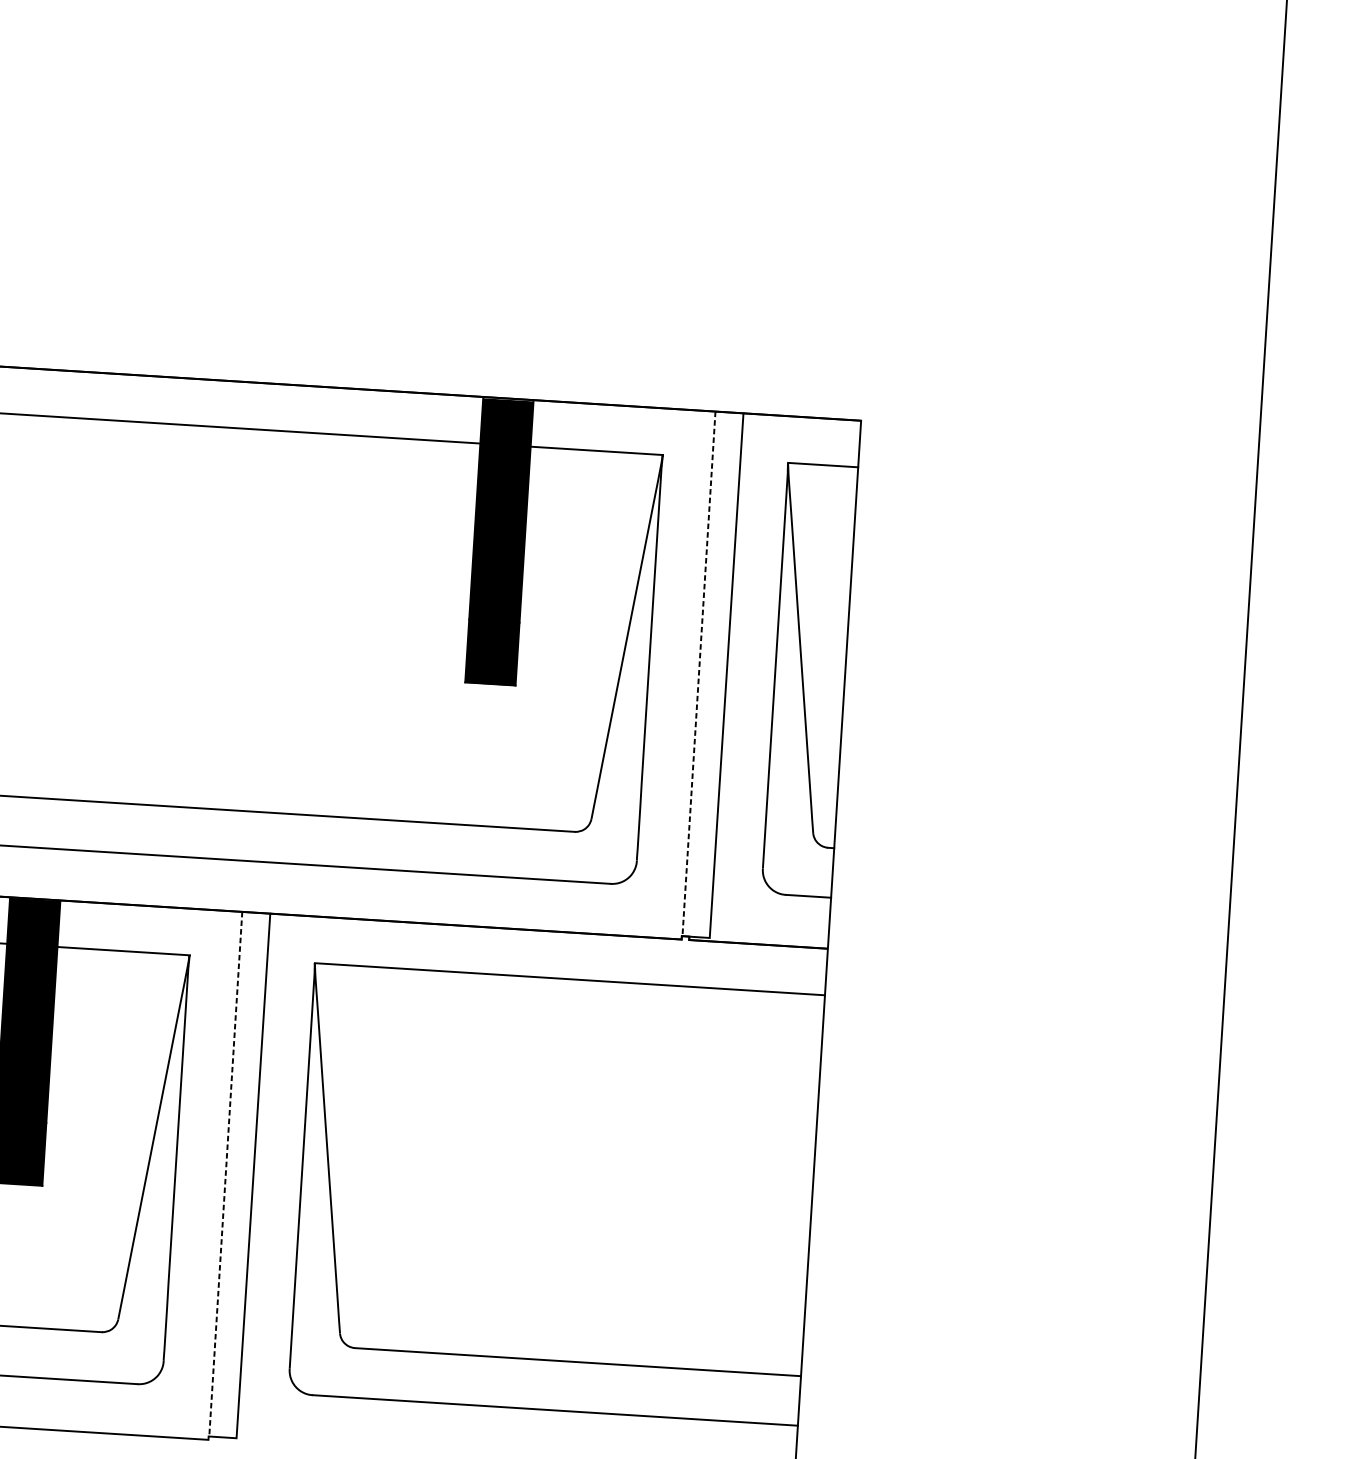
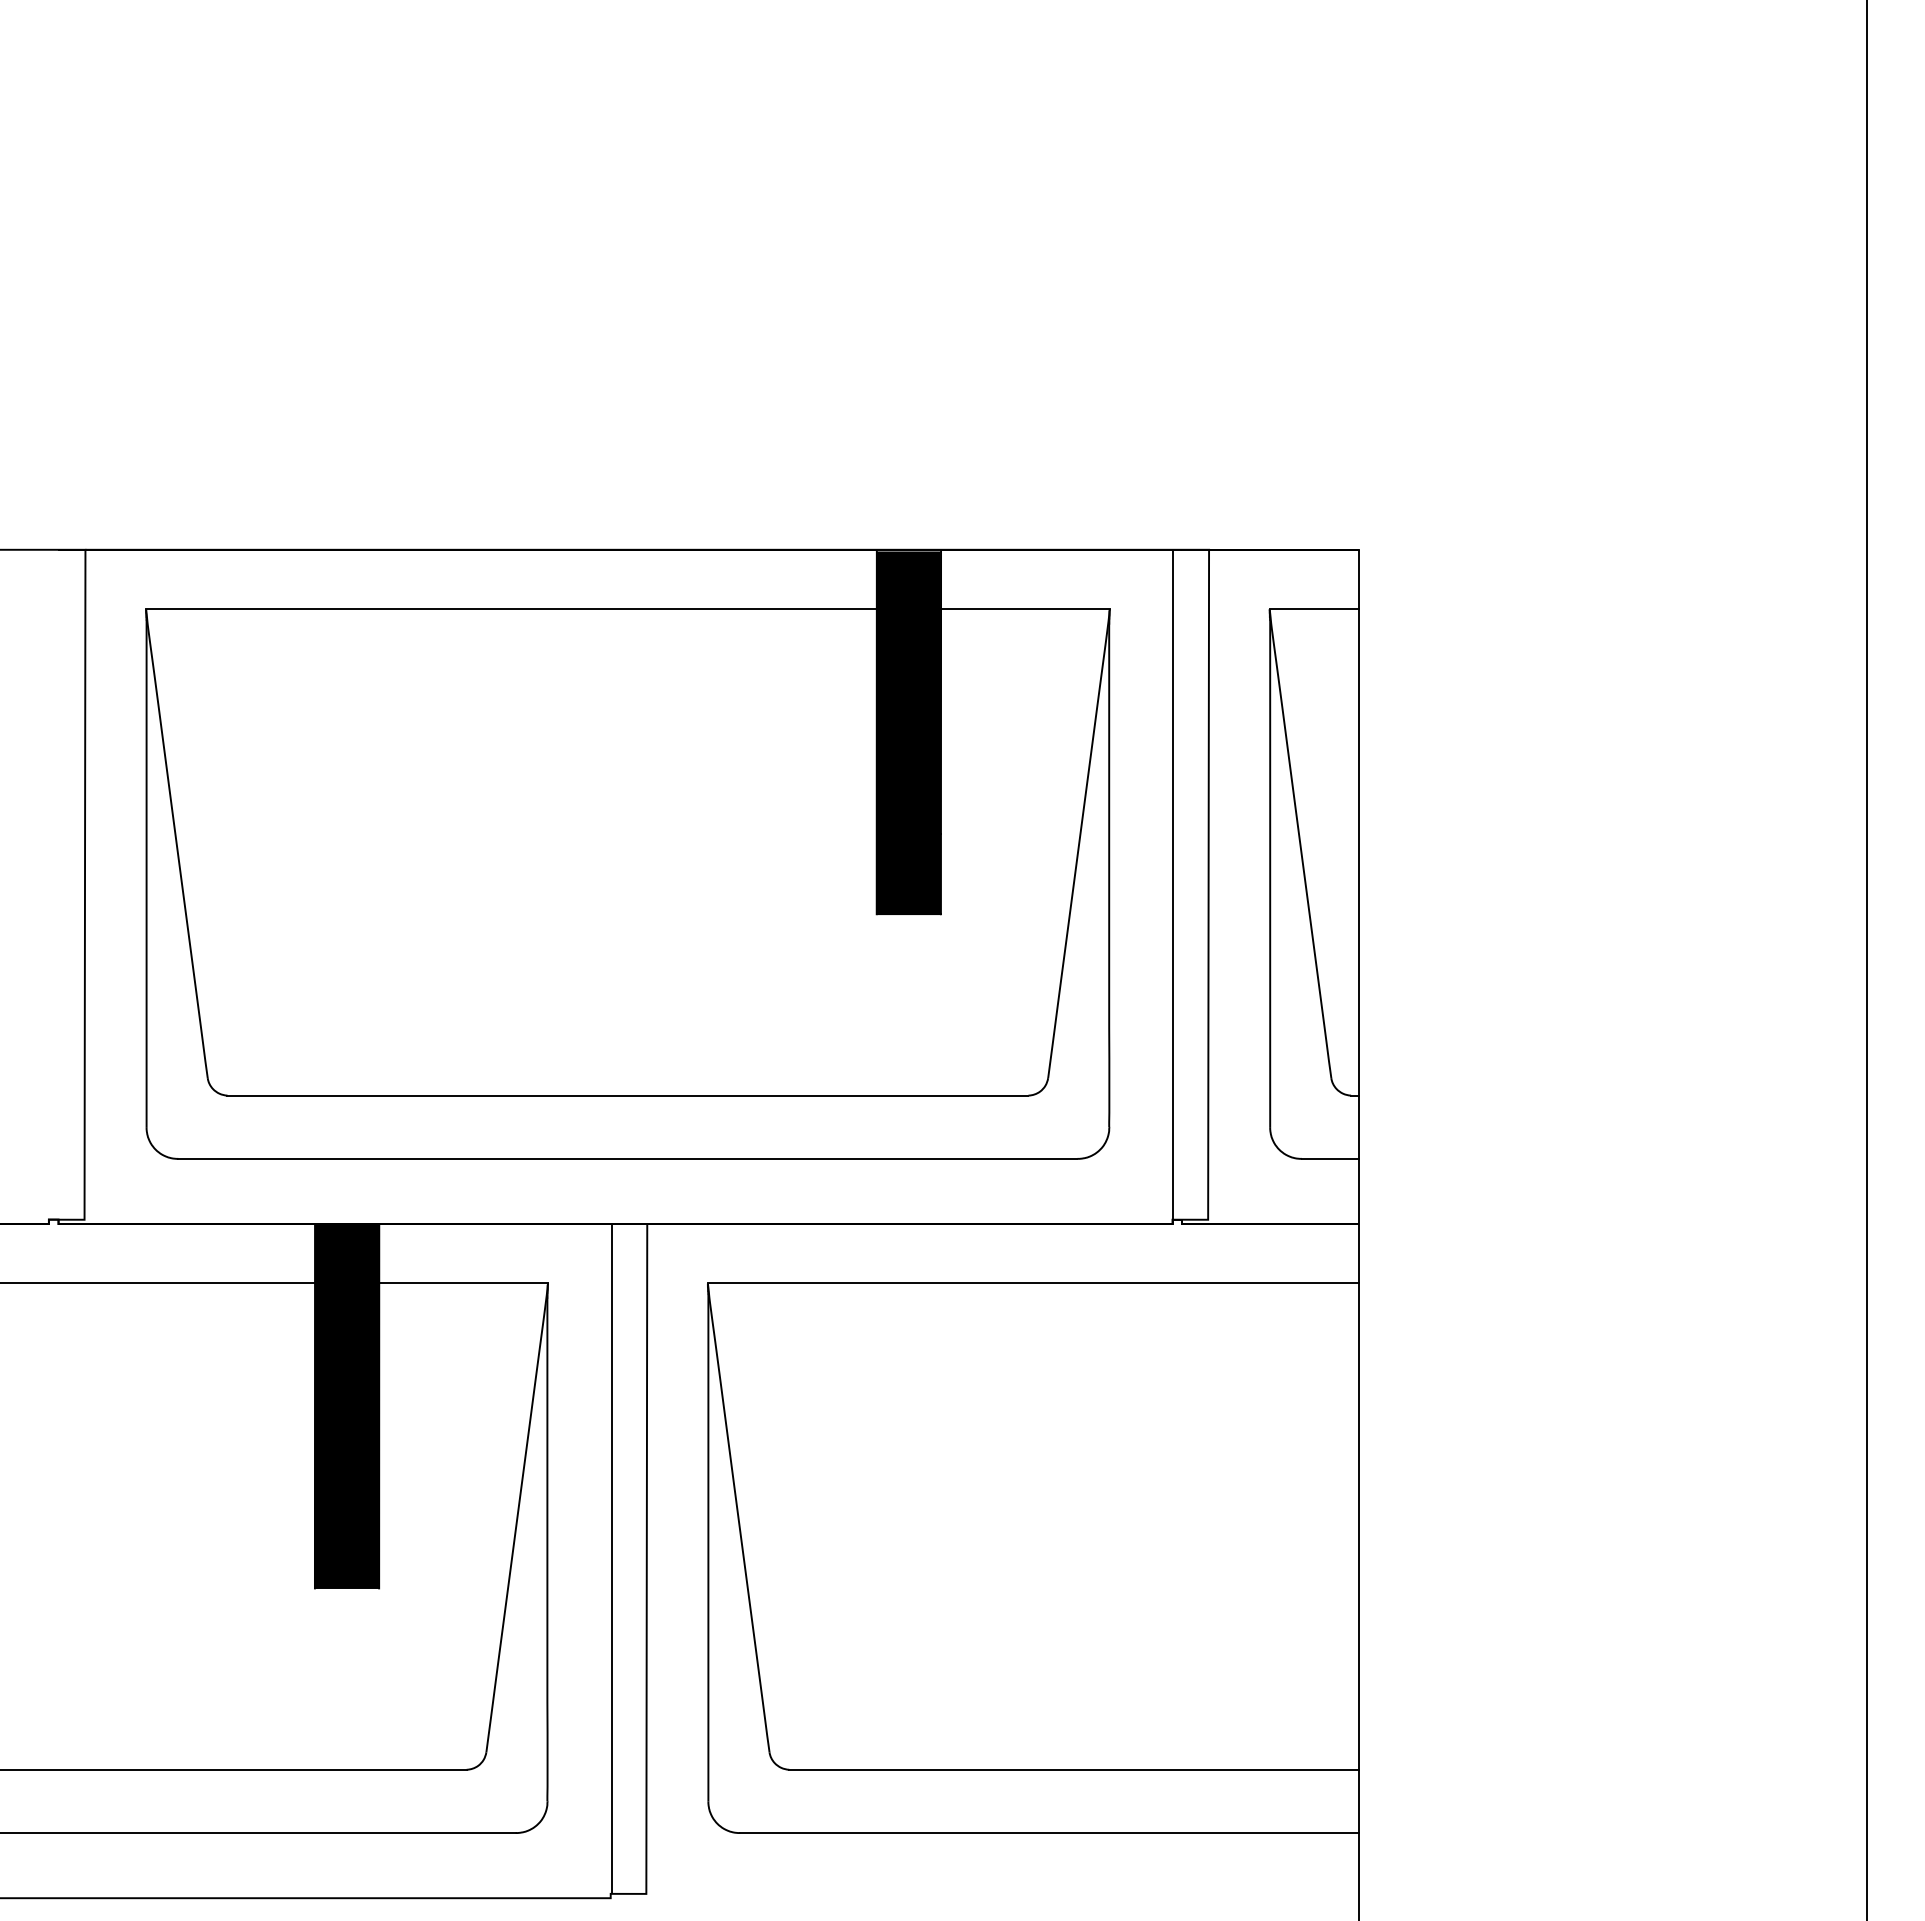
line: (699, 673) -> (1173, 884), dashed -> solid
line: (225, 1173) -> (611, 1558), dashed -> solid

